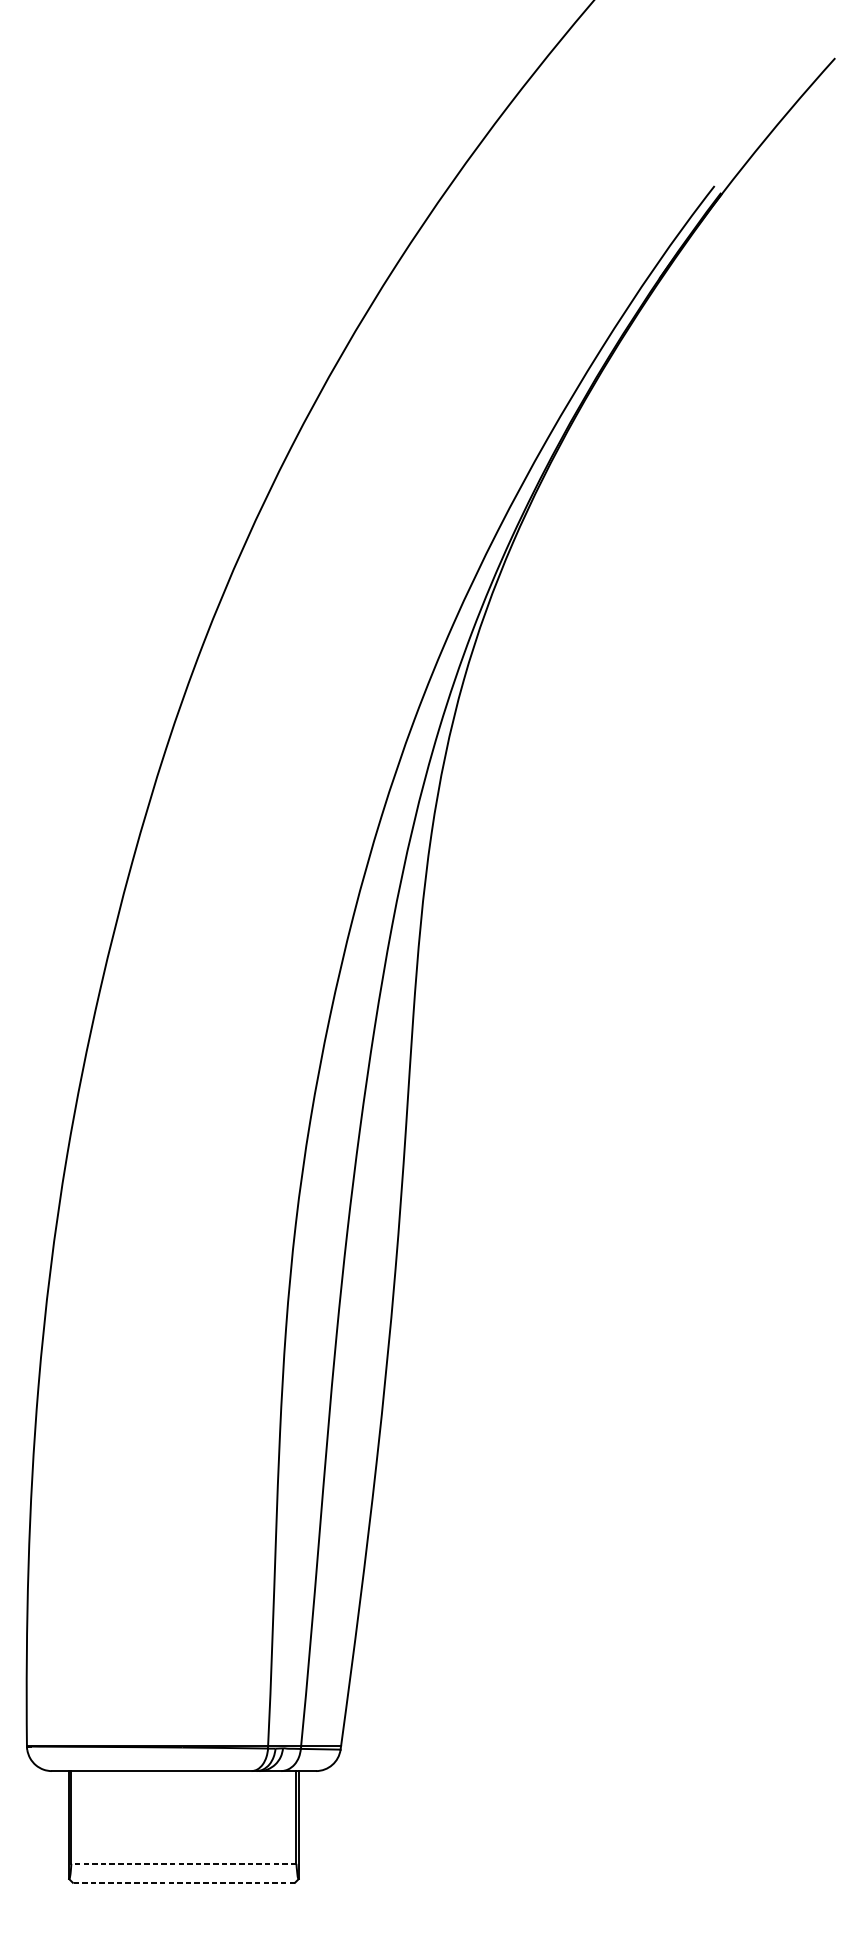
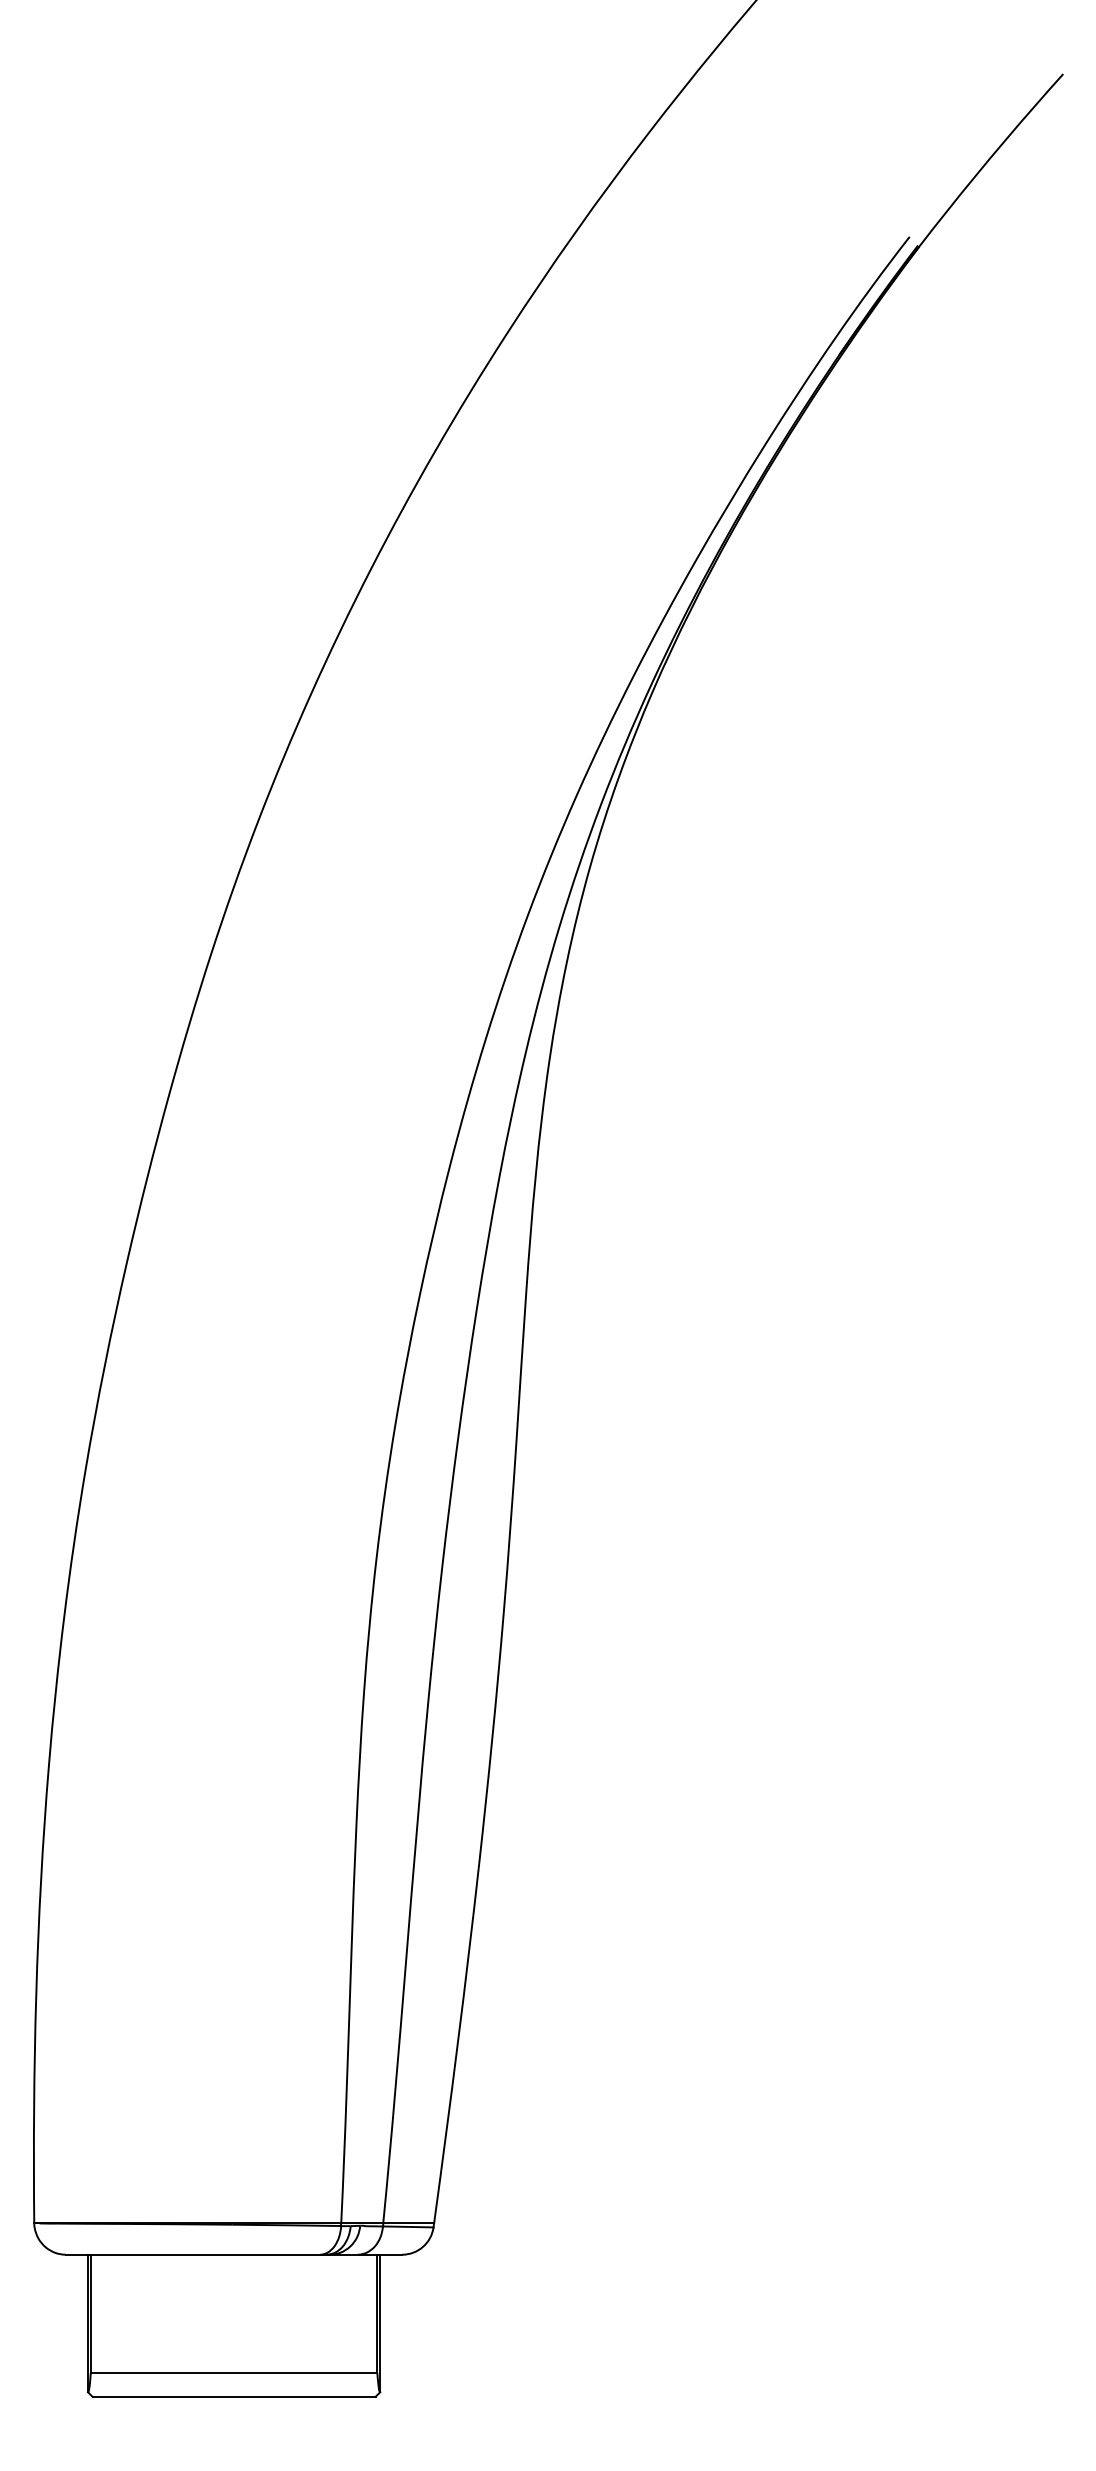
line: (183, 1863) -> (233, 2372), dashed -> solid
line: (183, 1882) -> (233, 2396), dashed -> solid

